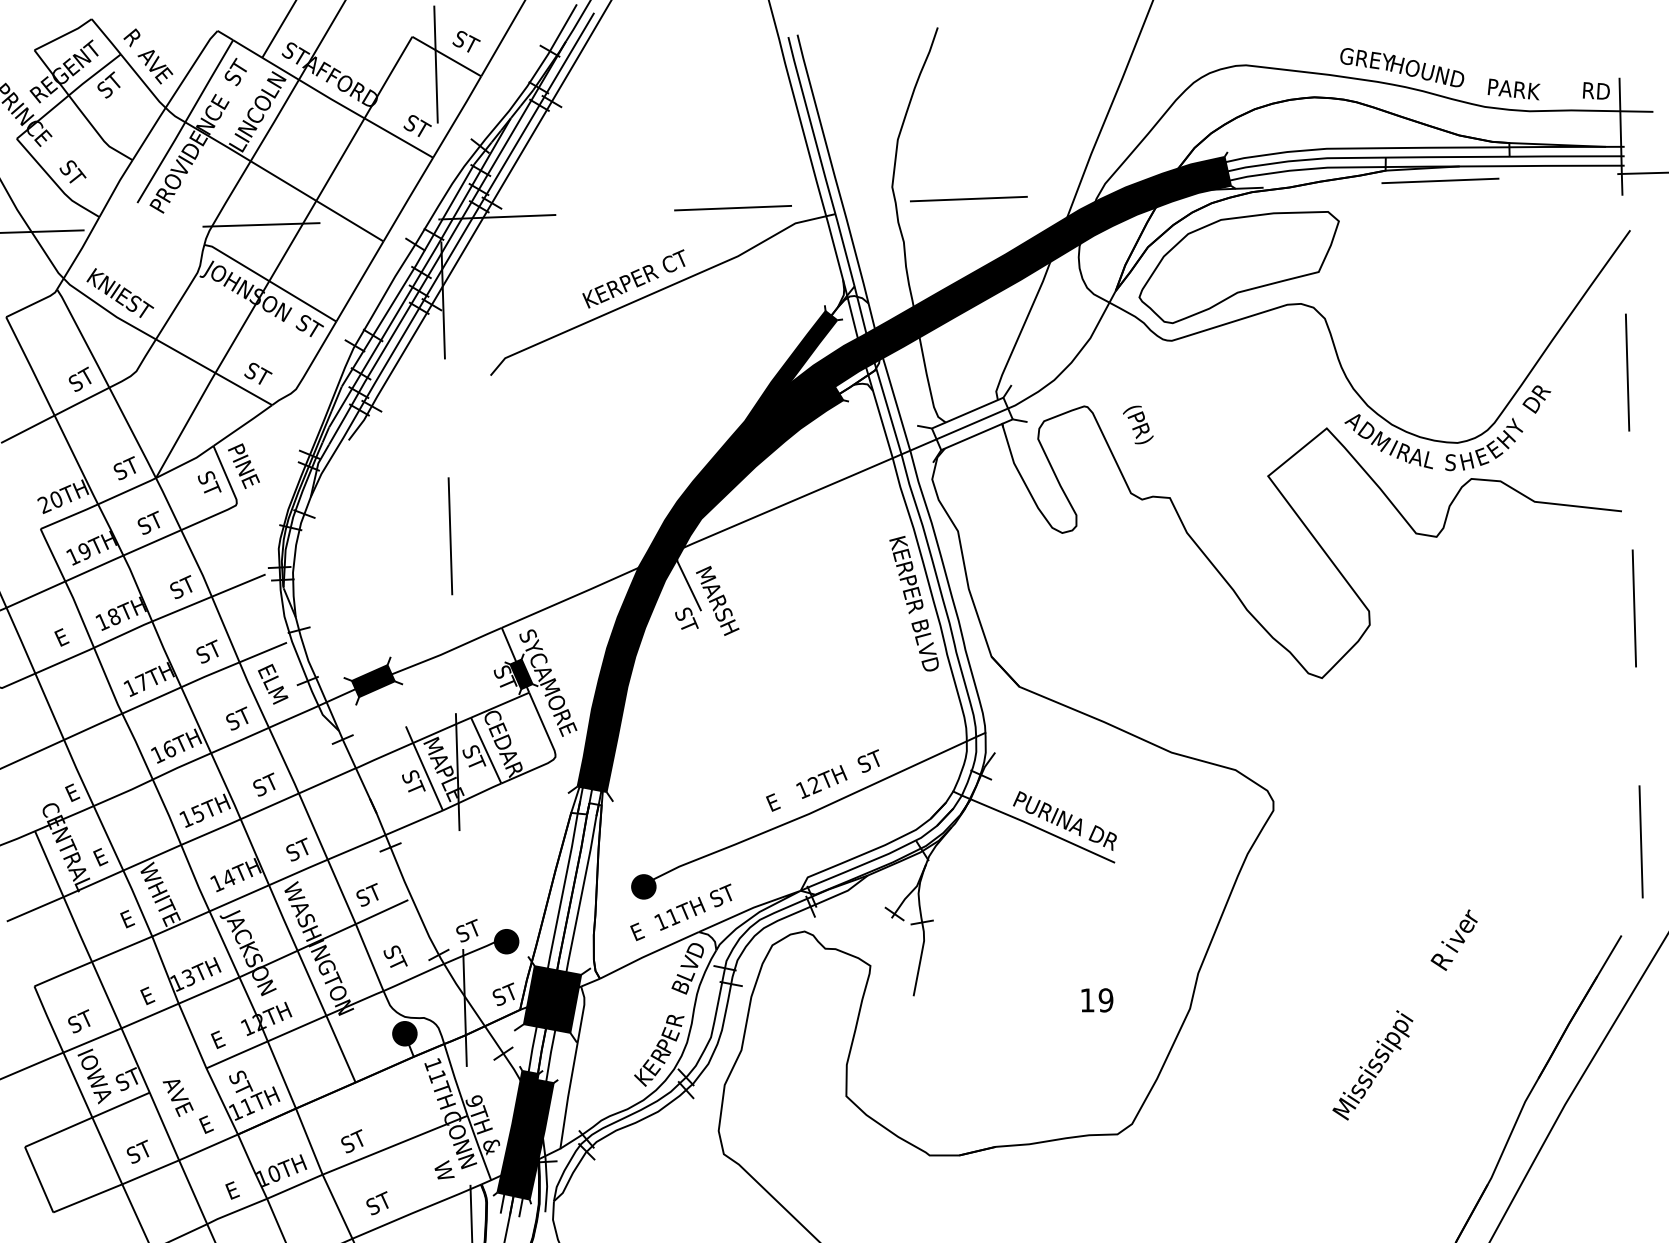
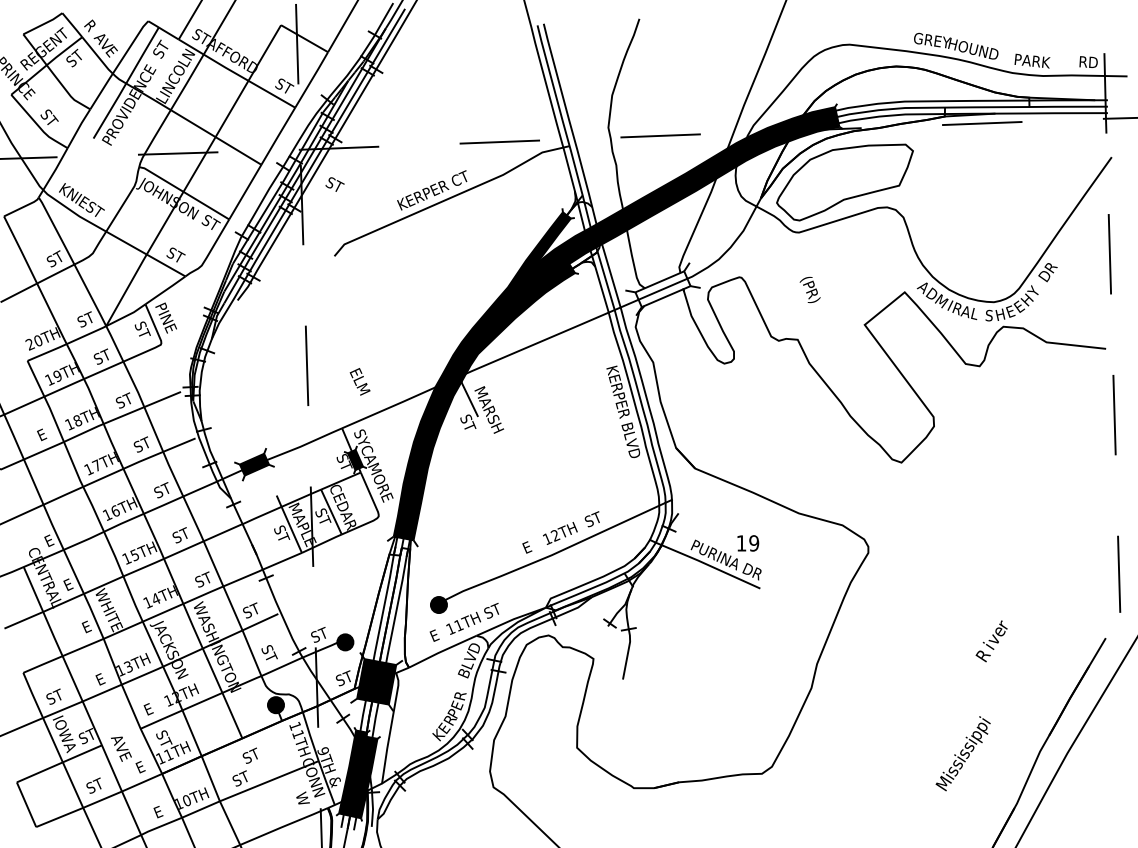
text: (465, 41) -> (334, 184), moved
text: (1137, 424) -> (809, 289), moved
text: (272, 683) -> (359, 381), moved
text: (1097, 1000) -> (748, 543), moved
text: (1371, 1065) -> (962, 753), moved
text: (376, 1202) -> (249, 755), moved

